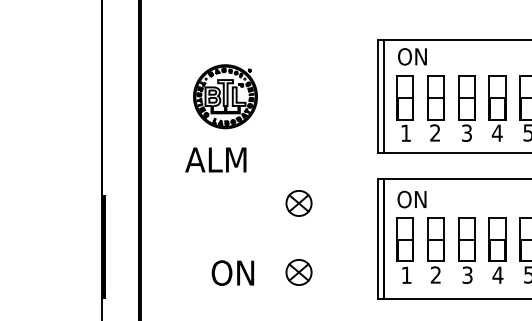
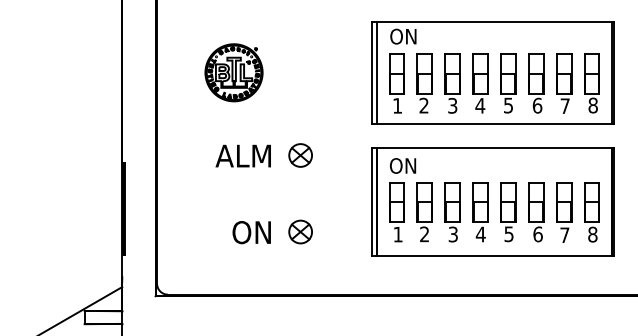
text: (214, 159) -> (242, 155), moved
part: (298, 203) -> (300, 155), moved
text: (232, 272) -> (251, 232), moved

